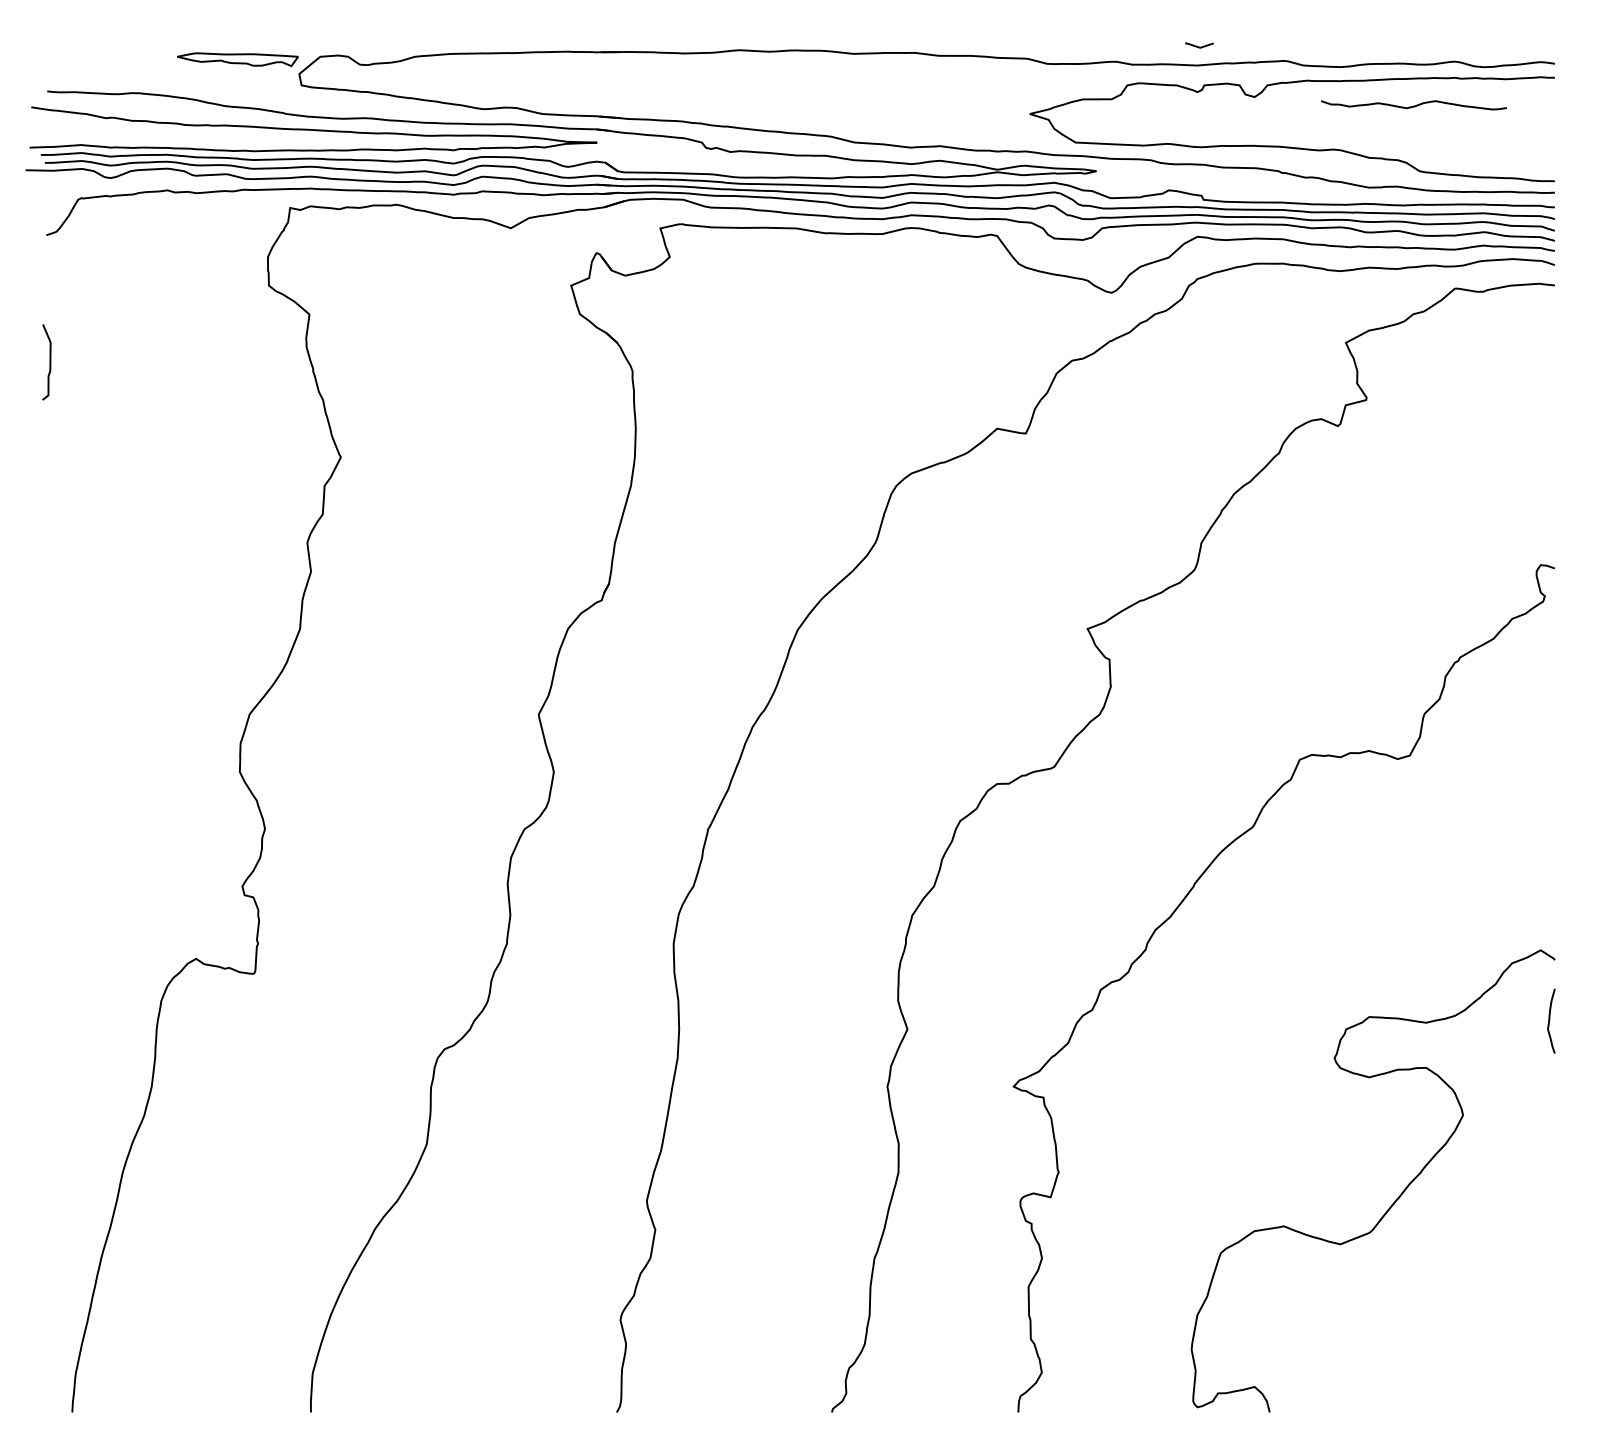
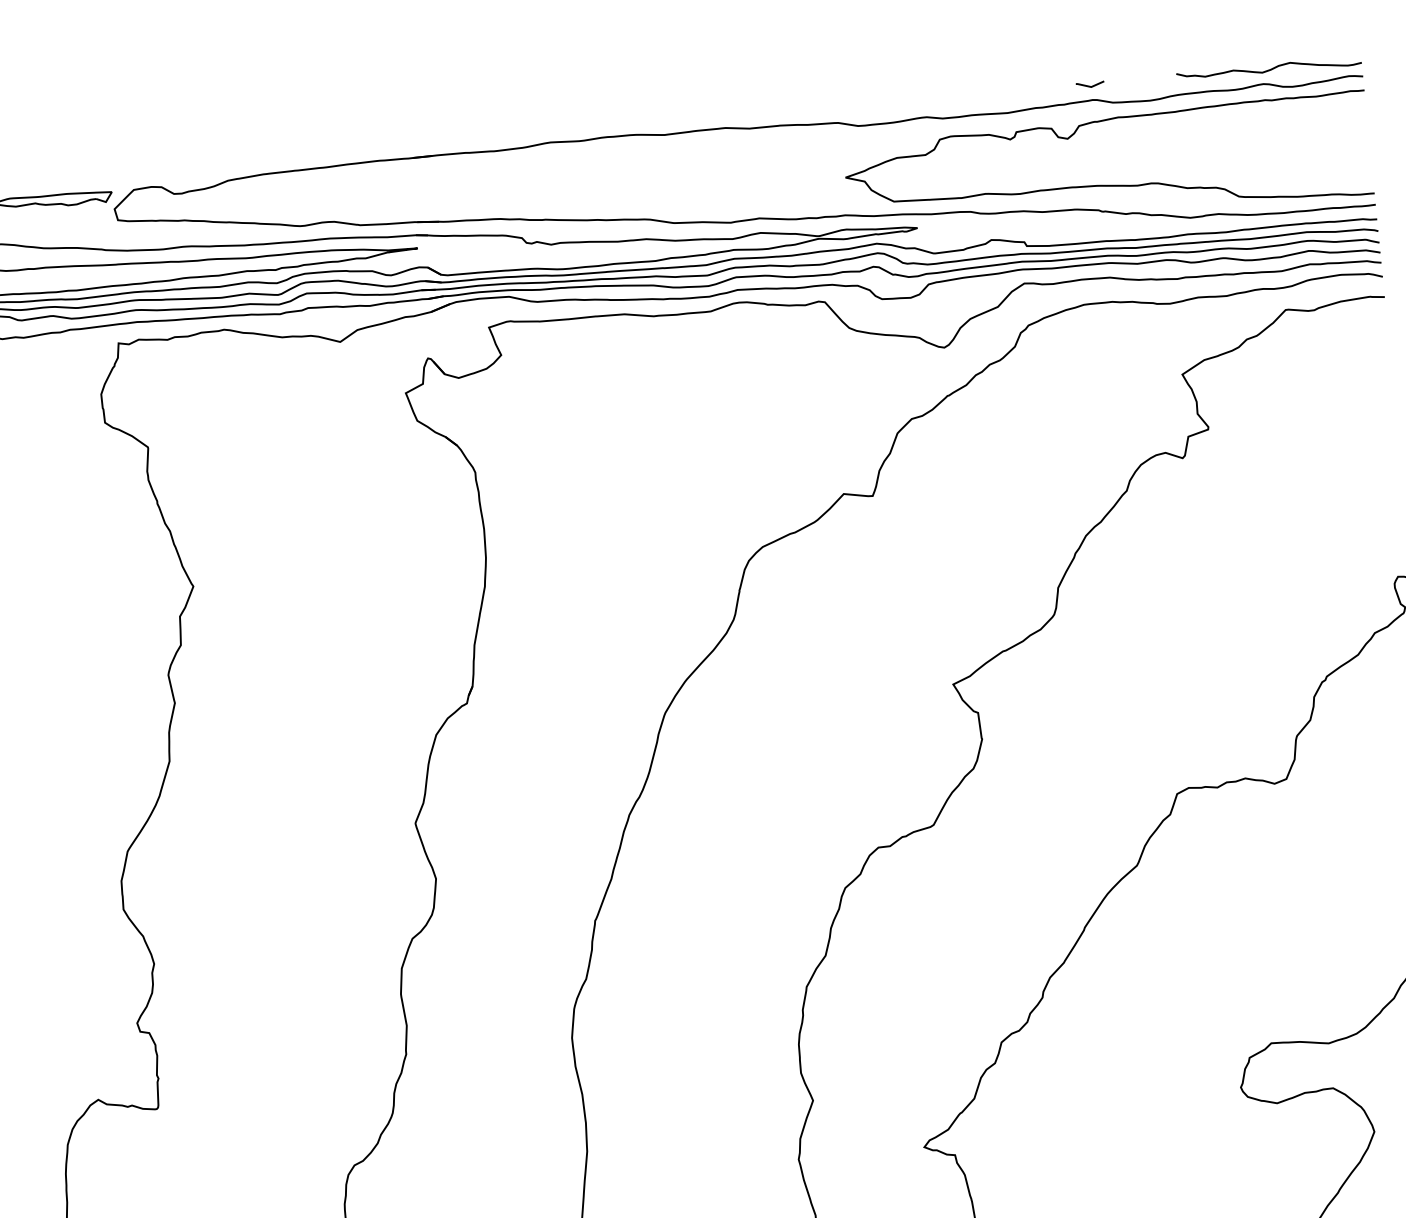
line: (1199, 46) -> (1090, 85), moved
curve: (1413, 105) -> (1268, 69), moved

